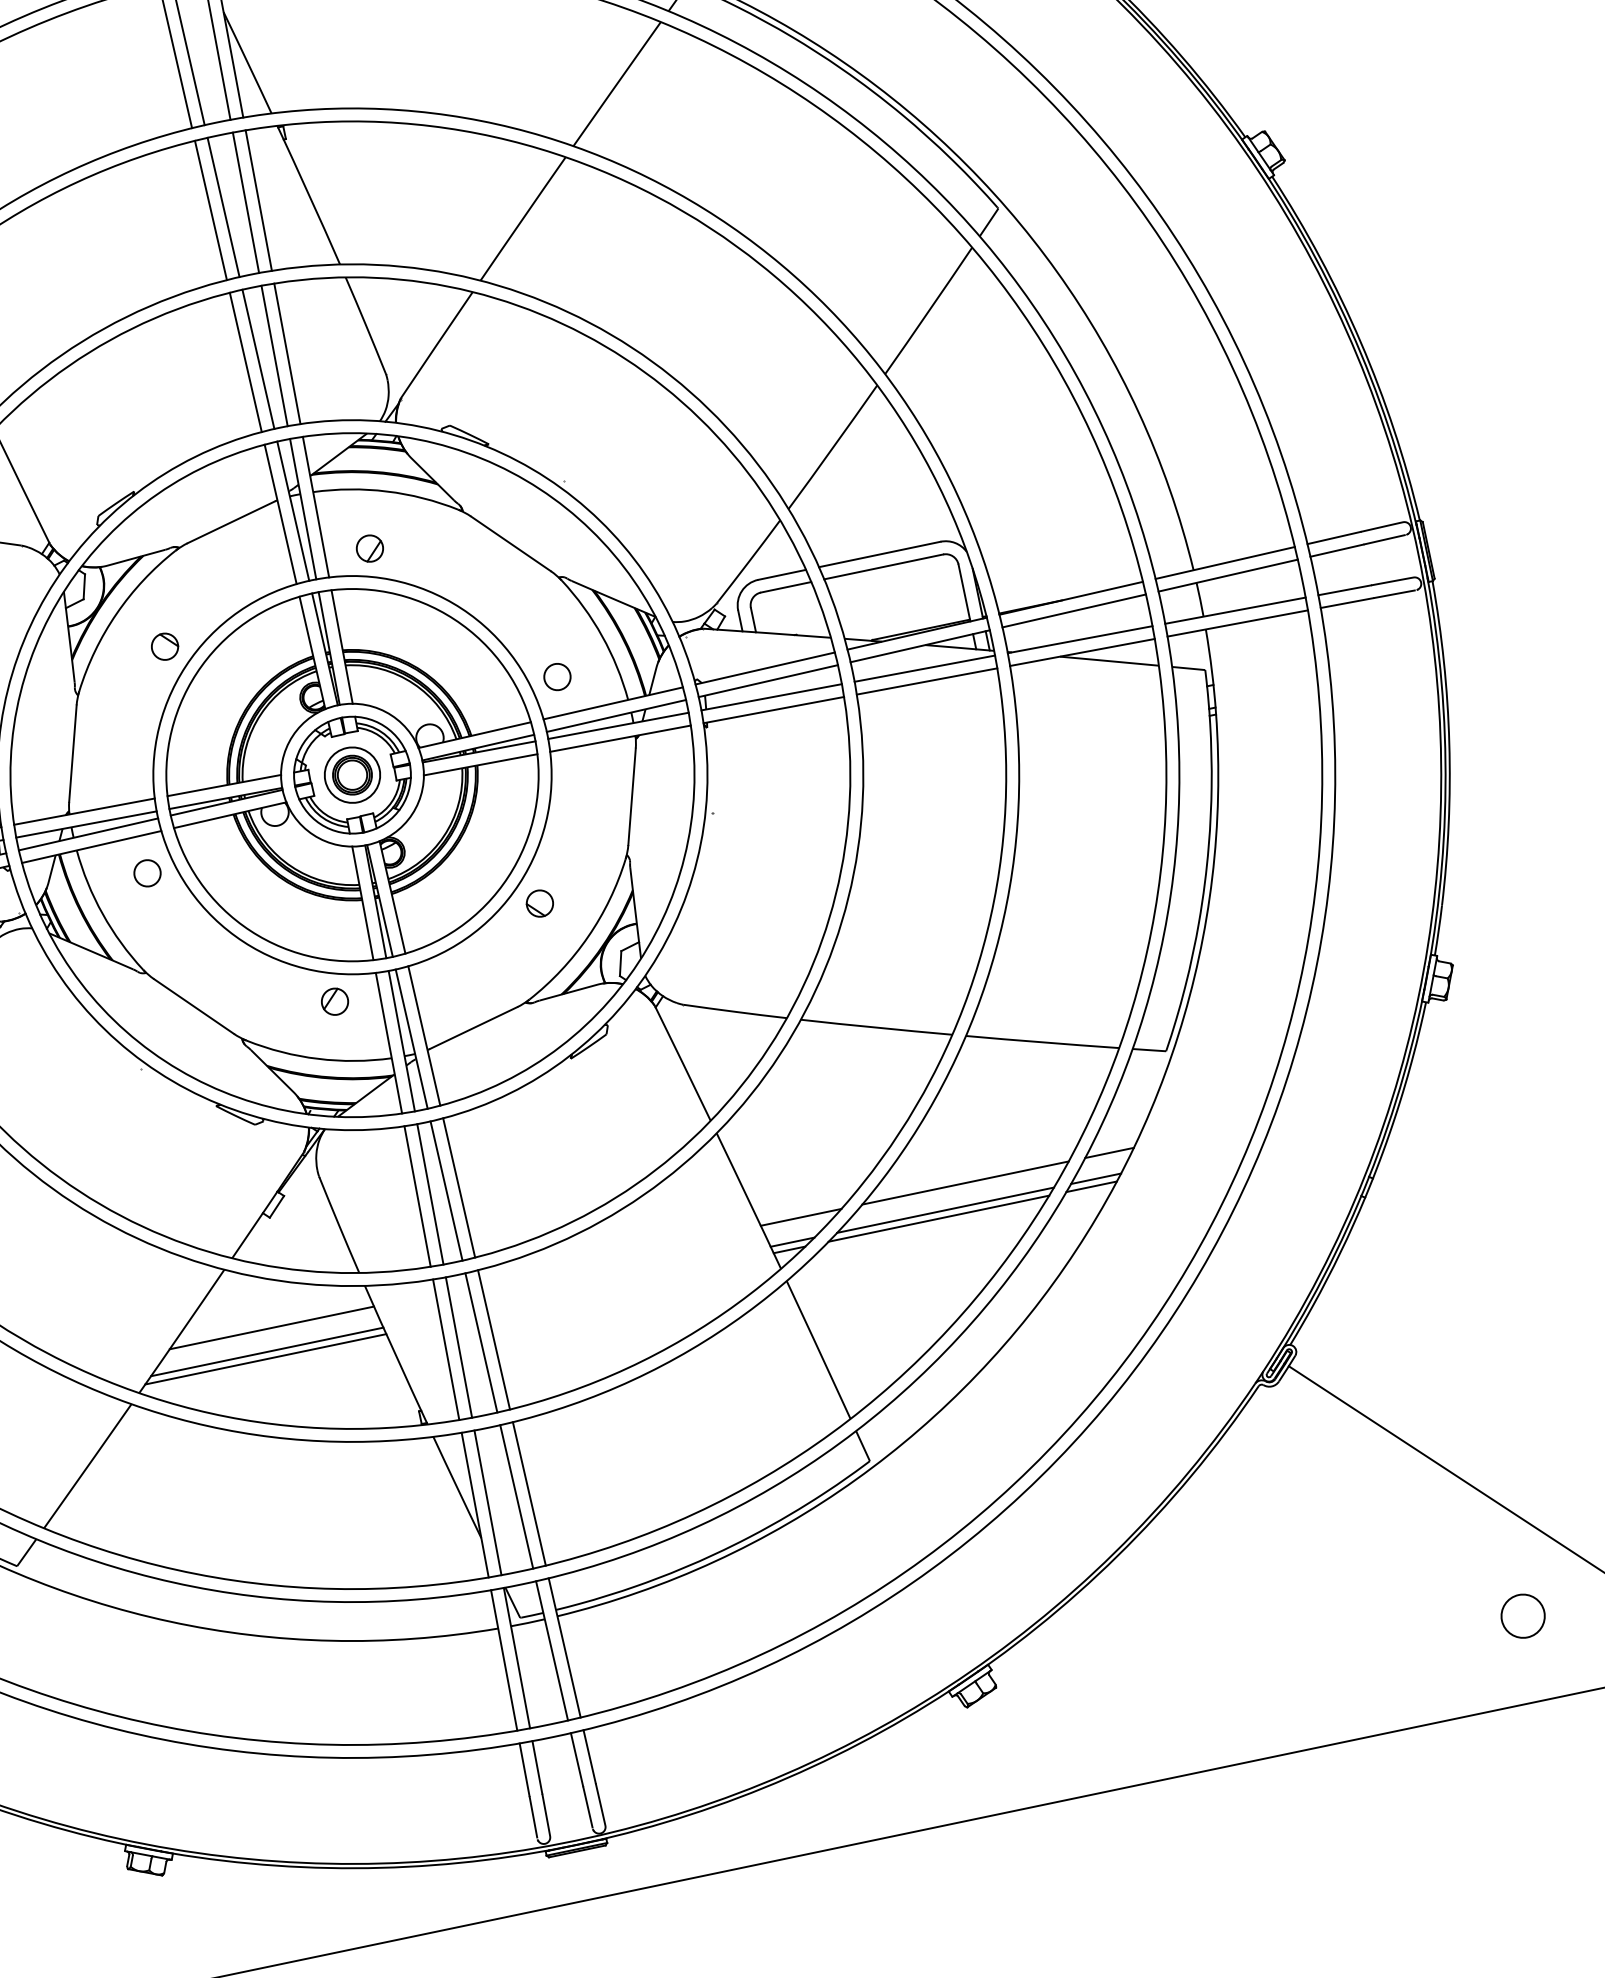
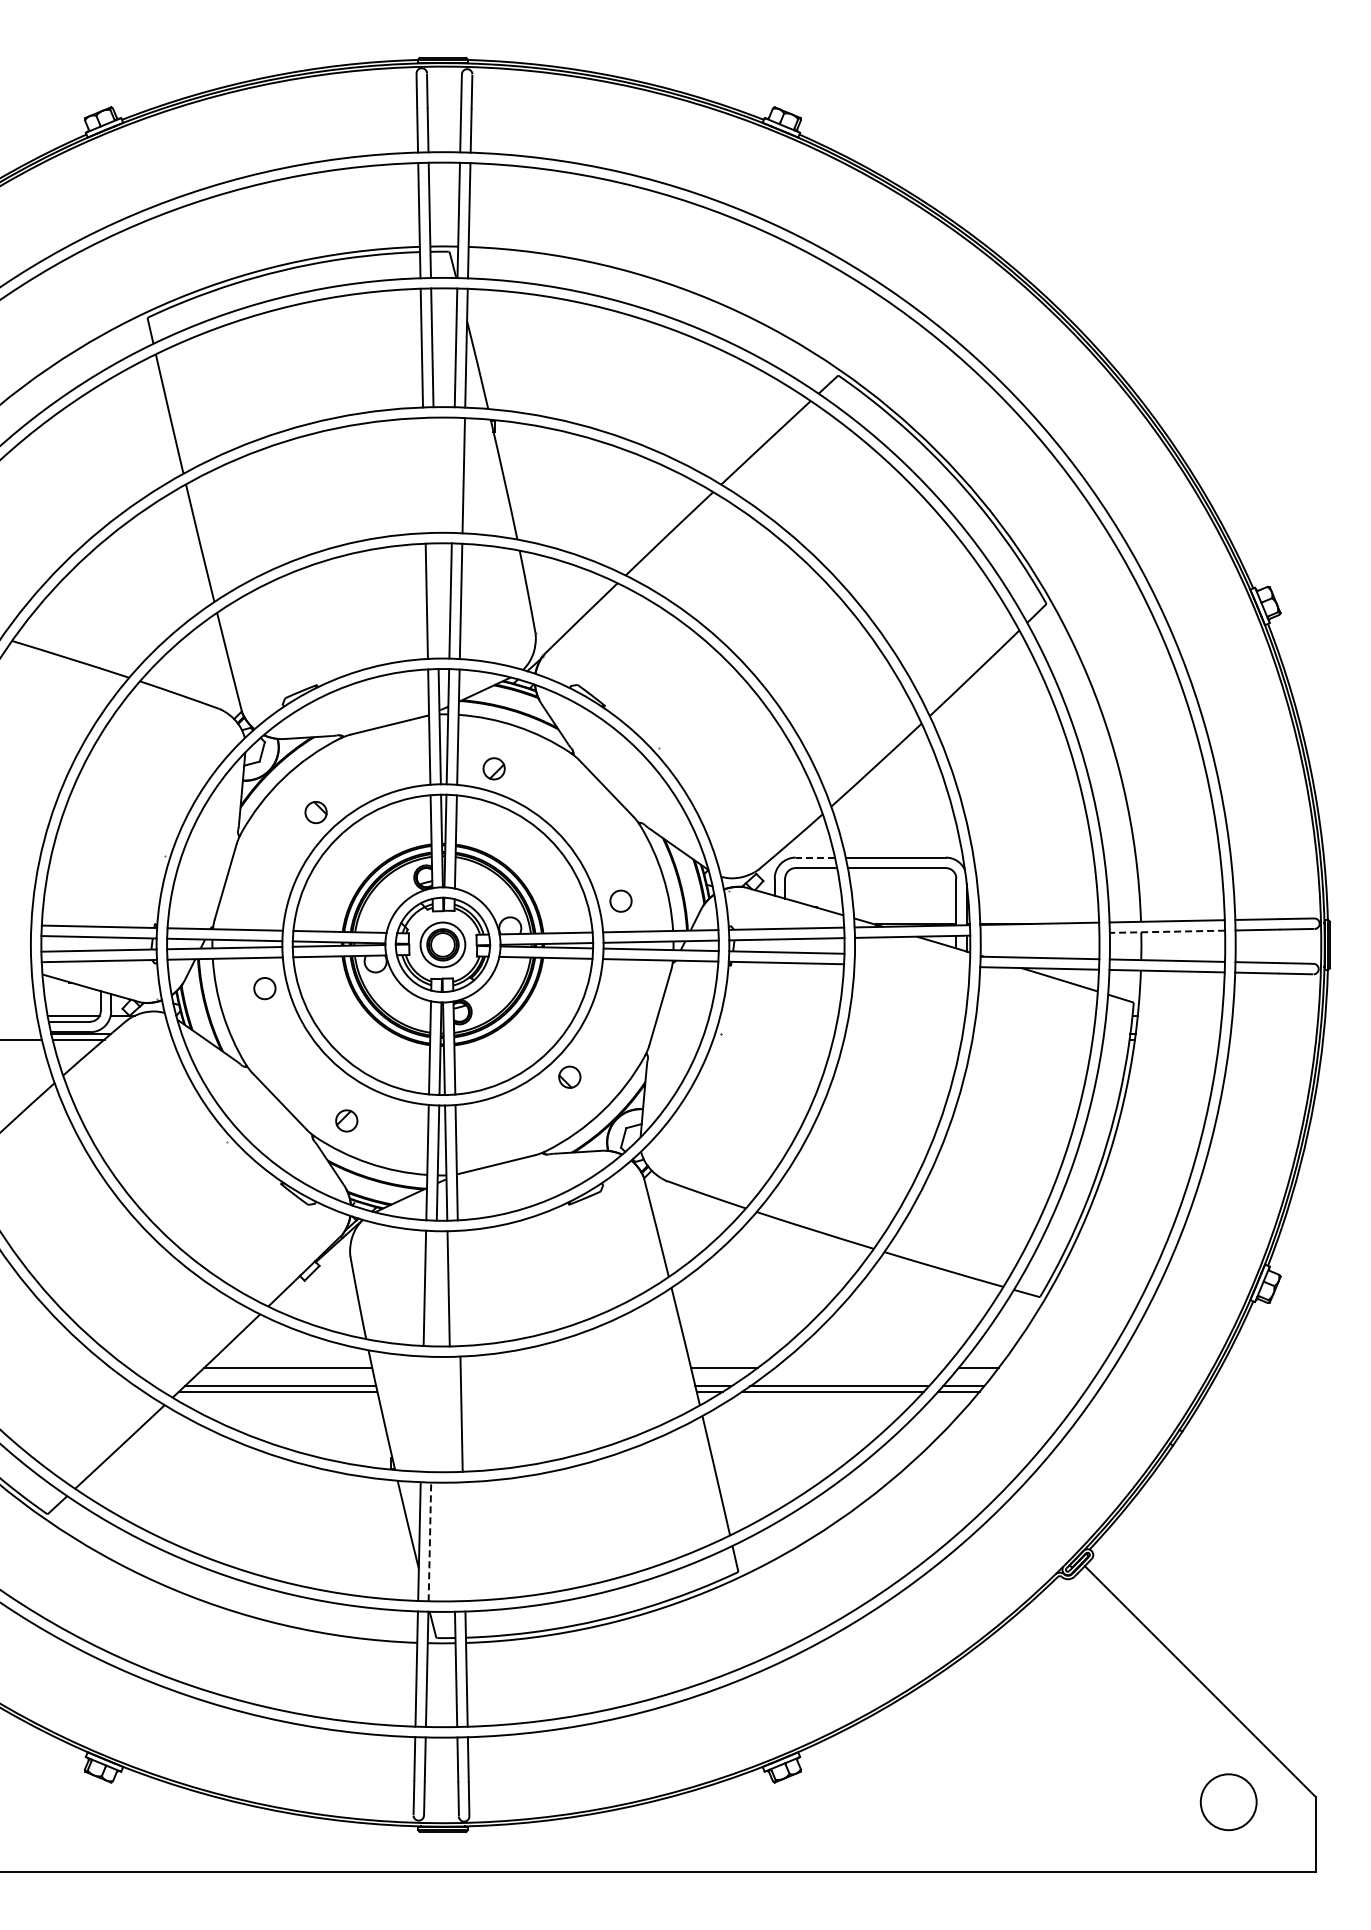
line: (246, 201) -> (453, 474), removed
line: (222, 206) -> (434, 474), removed
line: (211, 210) -> (424, 475), removed
line: (258, 358) -> (437, 600), removed
line: (782, 574) -> (815, 857), solid -> dashed
line: (1228, 575) -> (1167, 931), solid -> dashed
line: (1073, 611) -> (1039, 934), removed
line: (924, 669) -> (912, 955), removed
line: (926, 681) -> (911, 965), removed
part: (334, 1001) -> (346, 1120), moved
line: (965, 1183) -> (859, 1368), removed
line: (459, 1187) -> (459, 1288), removed
line: (430, 1193) -> (435, 1288), removed
line: (480, 1343) -> (450, 1414), removed
line: (458, 1347) -> (432, 1414), removed
line: (445, 1349) -> (421, 1413), removed
line: (528, 1493) -> (463, 1541), removed
line: (516, 1496) -> (453, 1541), removed
line: (487, 1502) -> (429, 1541), solid -> dashed
circle: (1522, 1615) -> (1228, 1801), size x1.6

